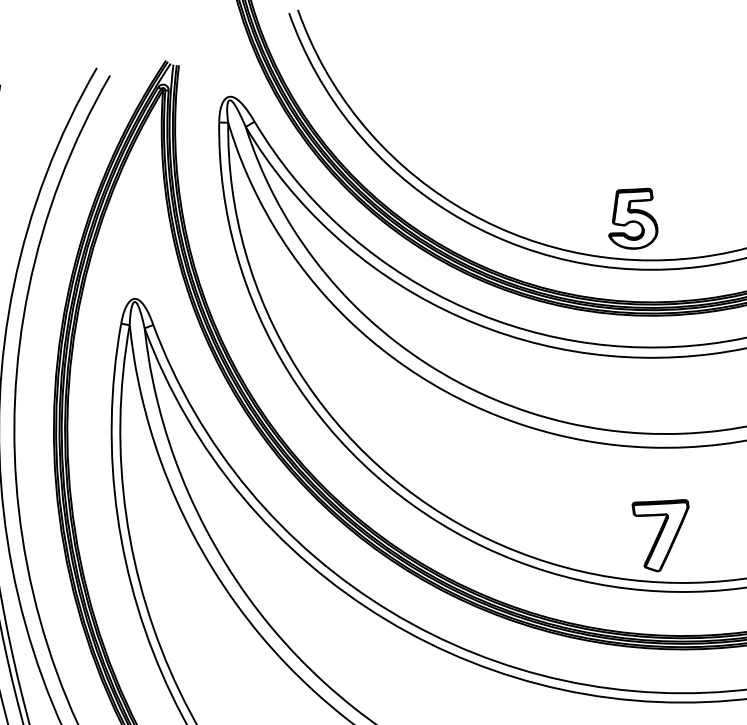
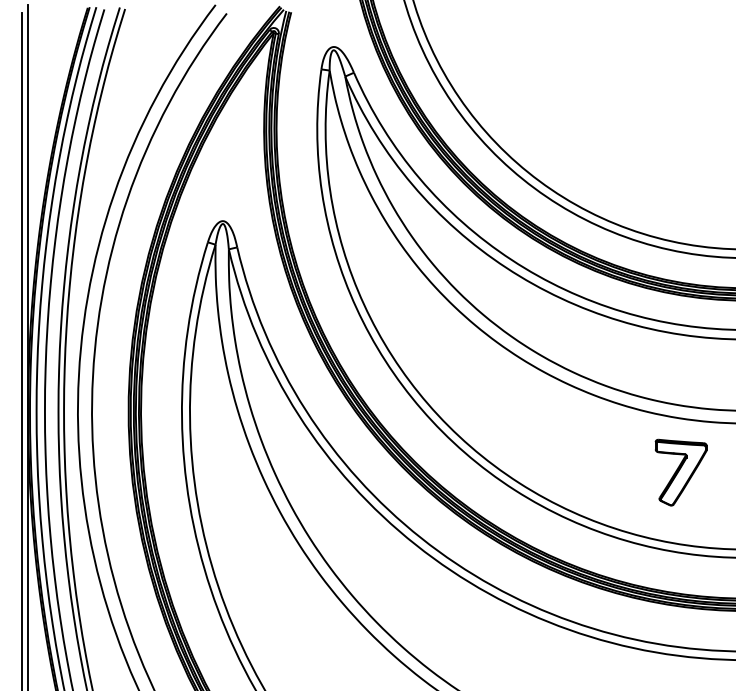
part: (630, 218) -> (687, 205), removed
part: (663, 534) -> (680, 472), moved

